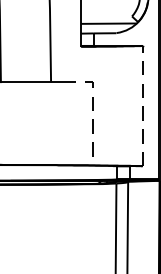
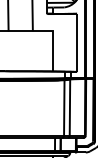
line: (143, 105) -> (77, 42), dashed -> solid
line: (93, 107) -> (53, 43), dashed -> solid

